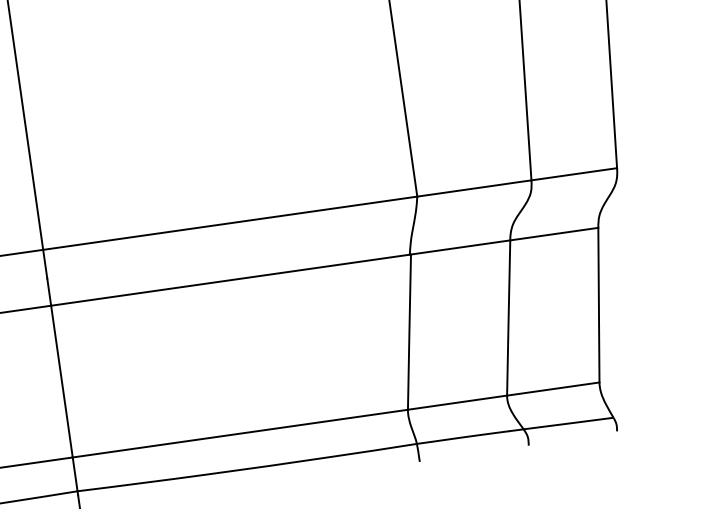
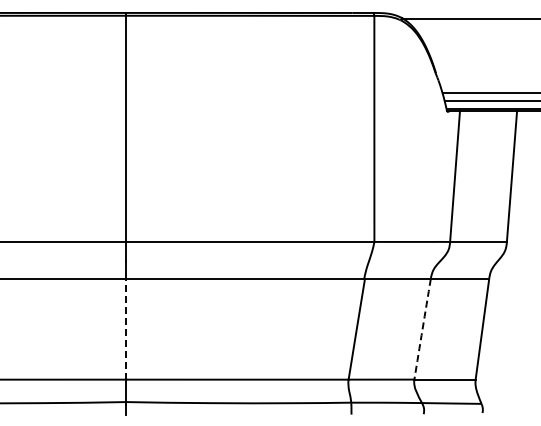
arc: (508, 318) -> (422, 329), solid -> dashed
line: (62, 380) -> (126, 328), solid -> dashed

